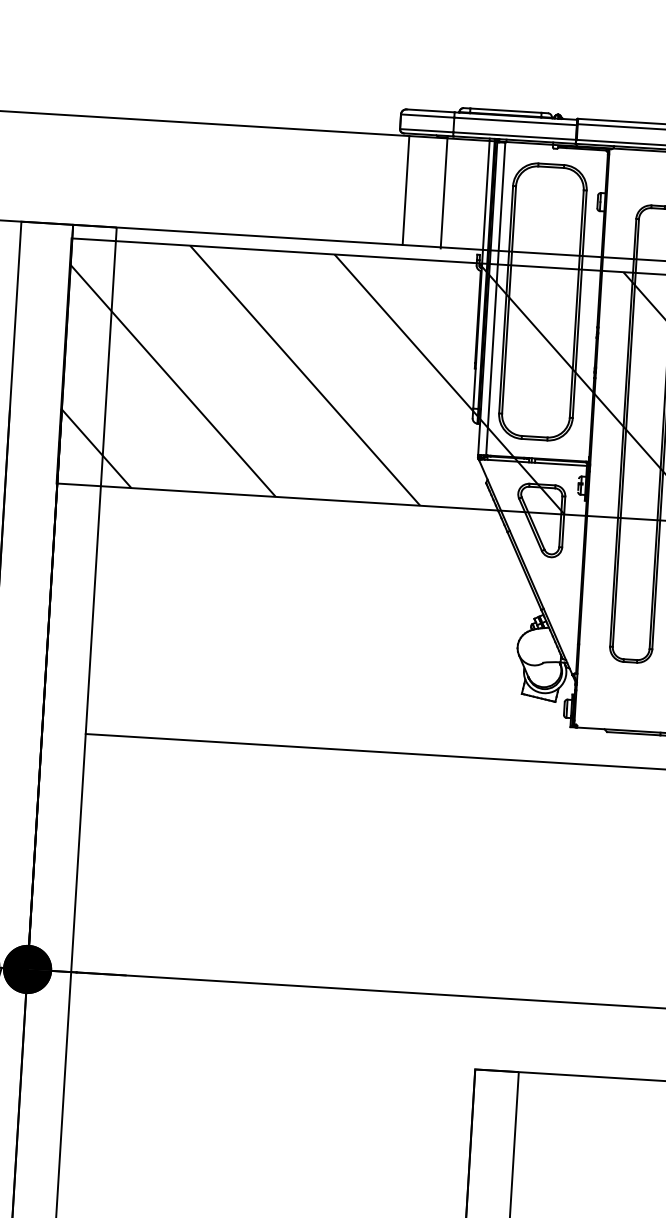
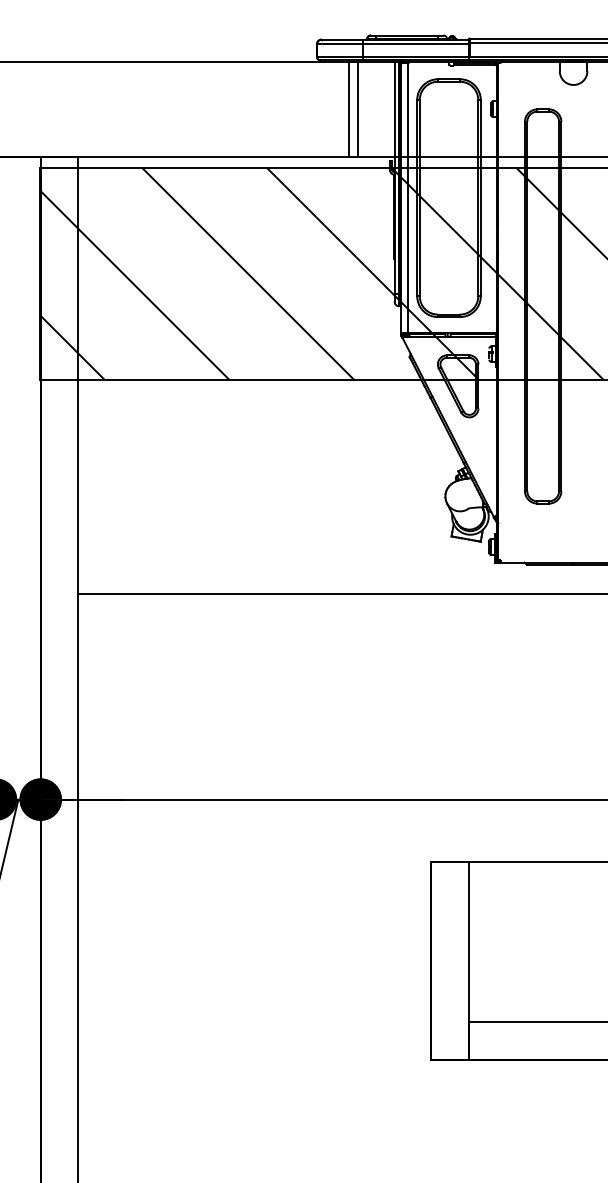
line: (406, 190) -> (349, 109), moved

